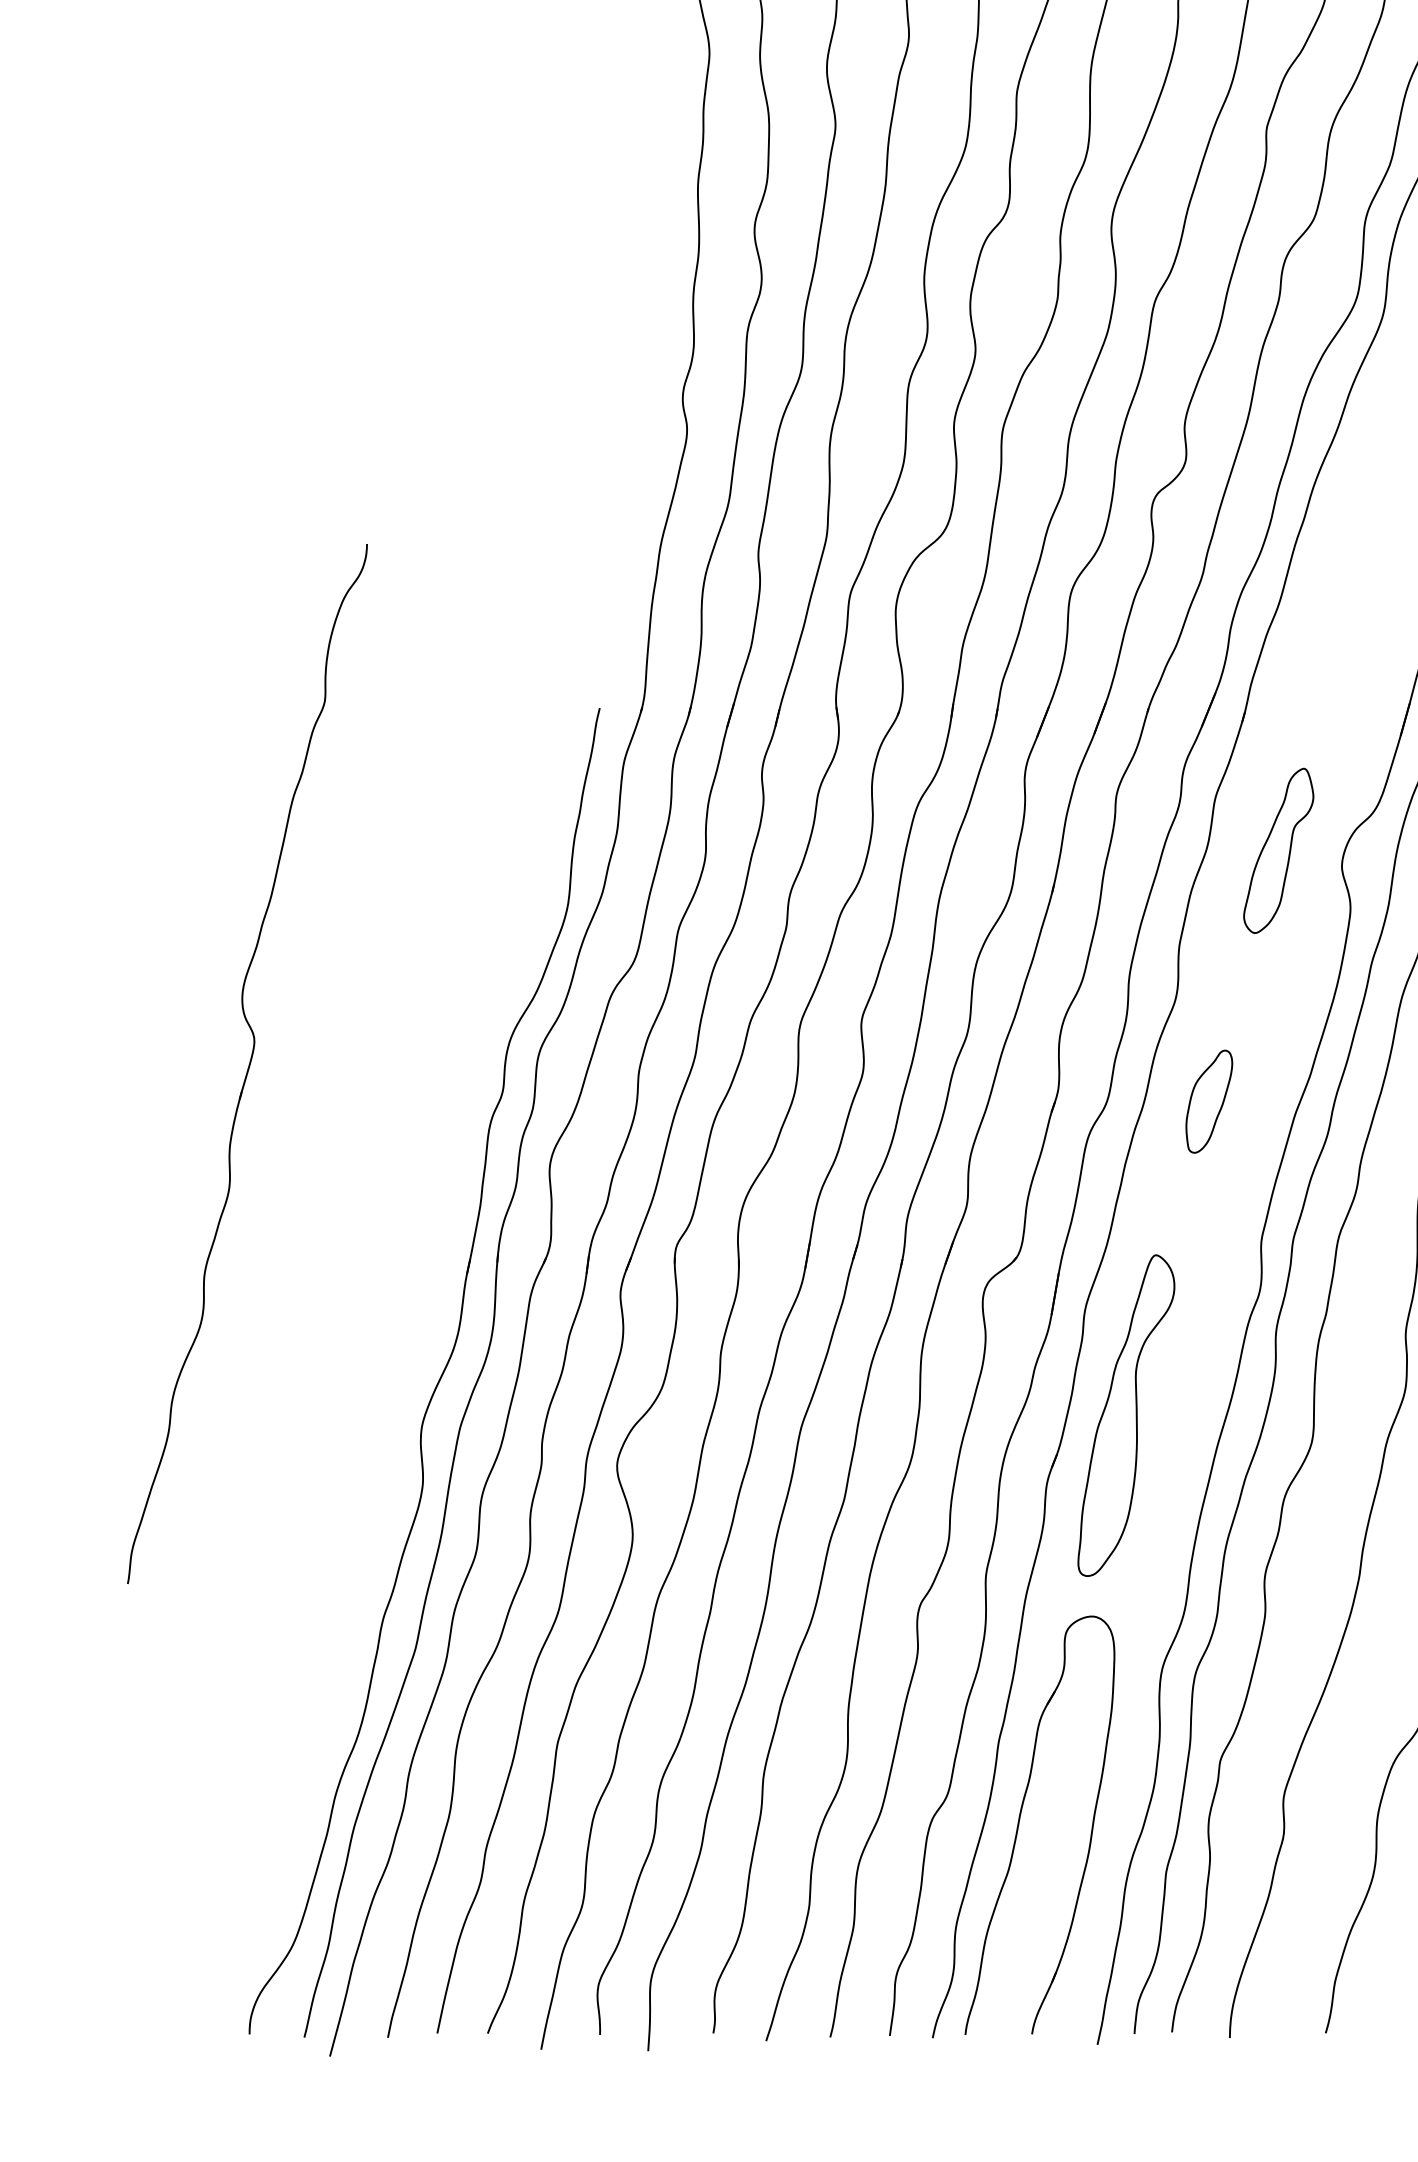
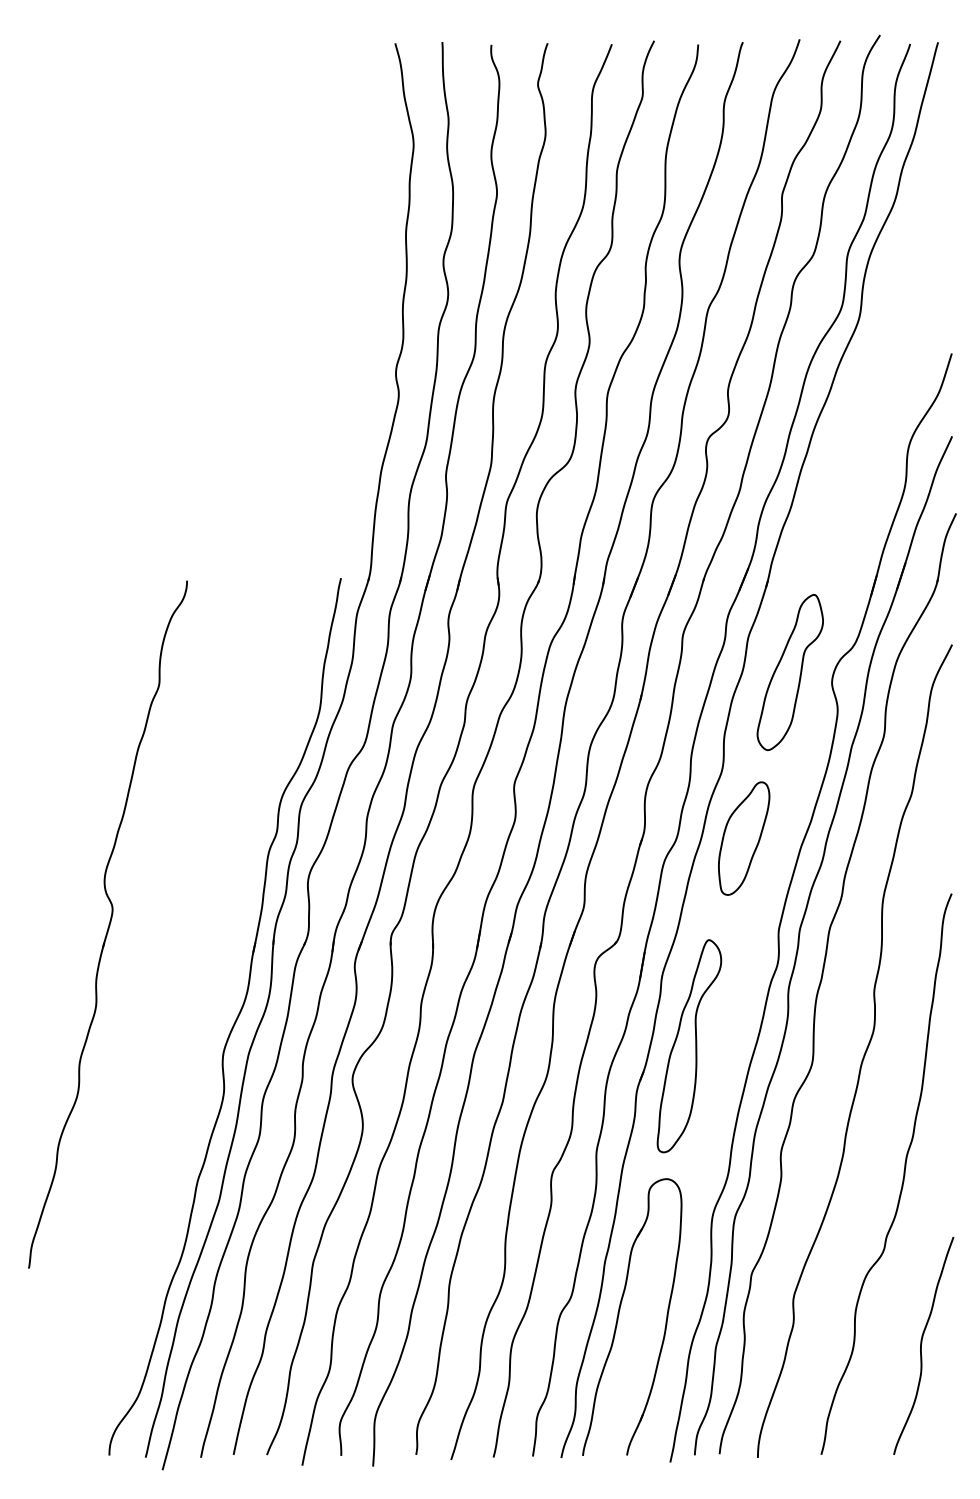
part: (1277, 850) -> (789, 672), size x1.43
part: (246, 1063) -> (107, 924), moved
part: (1209, 1101) -> (744, 838), size x1.67

